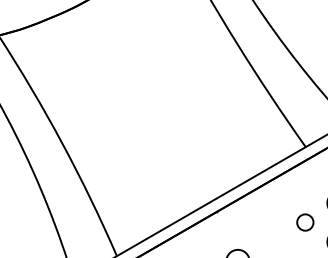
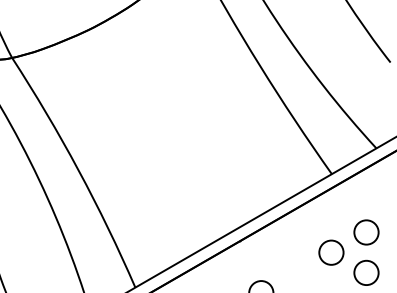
circle: (305, 222) -> (331, 252), size x1.43

